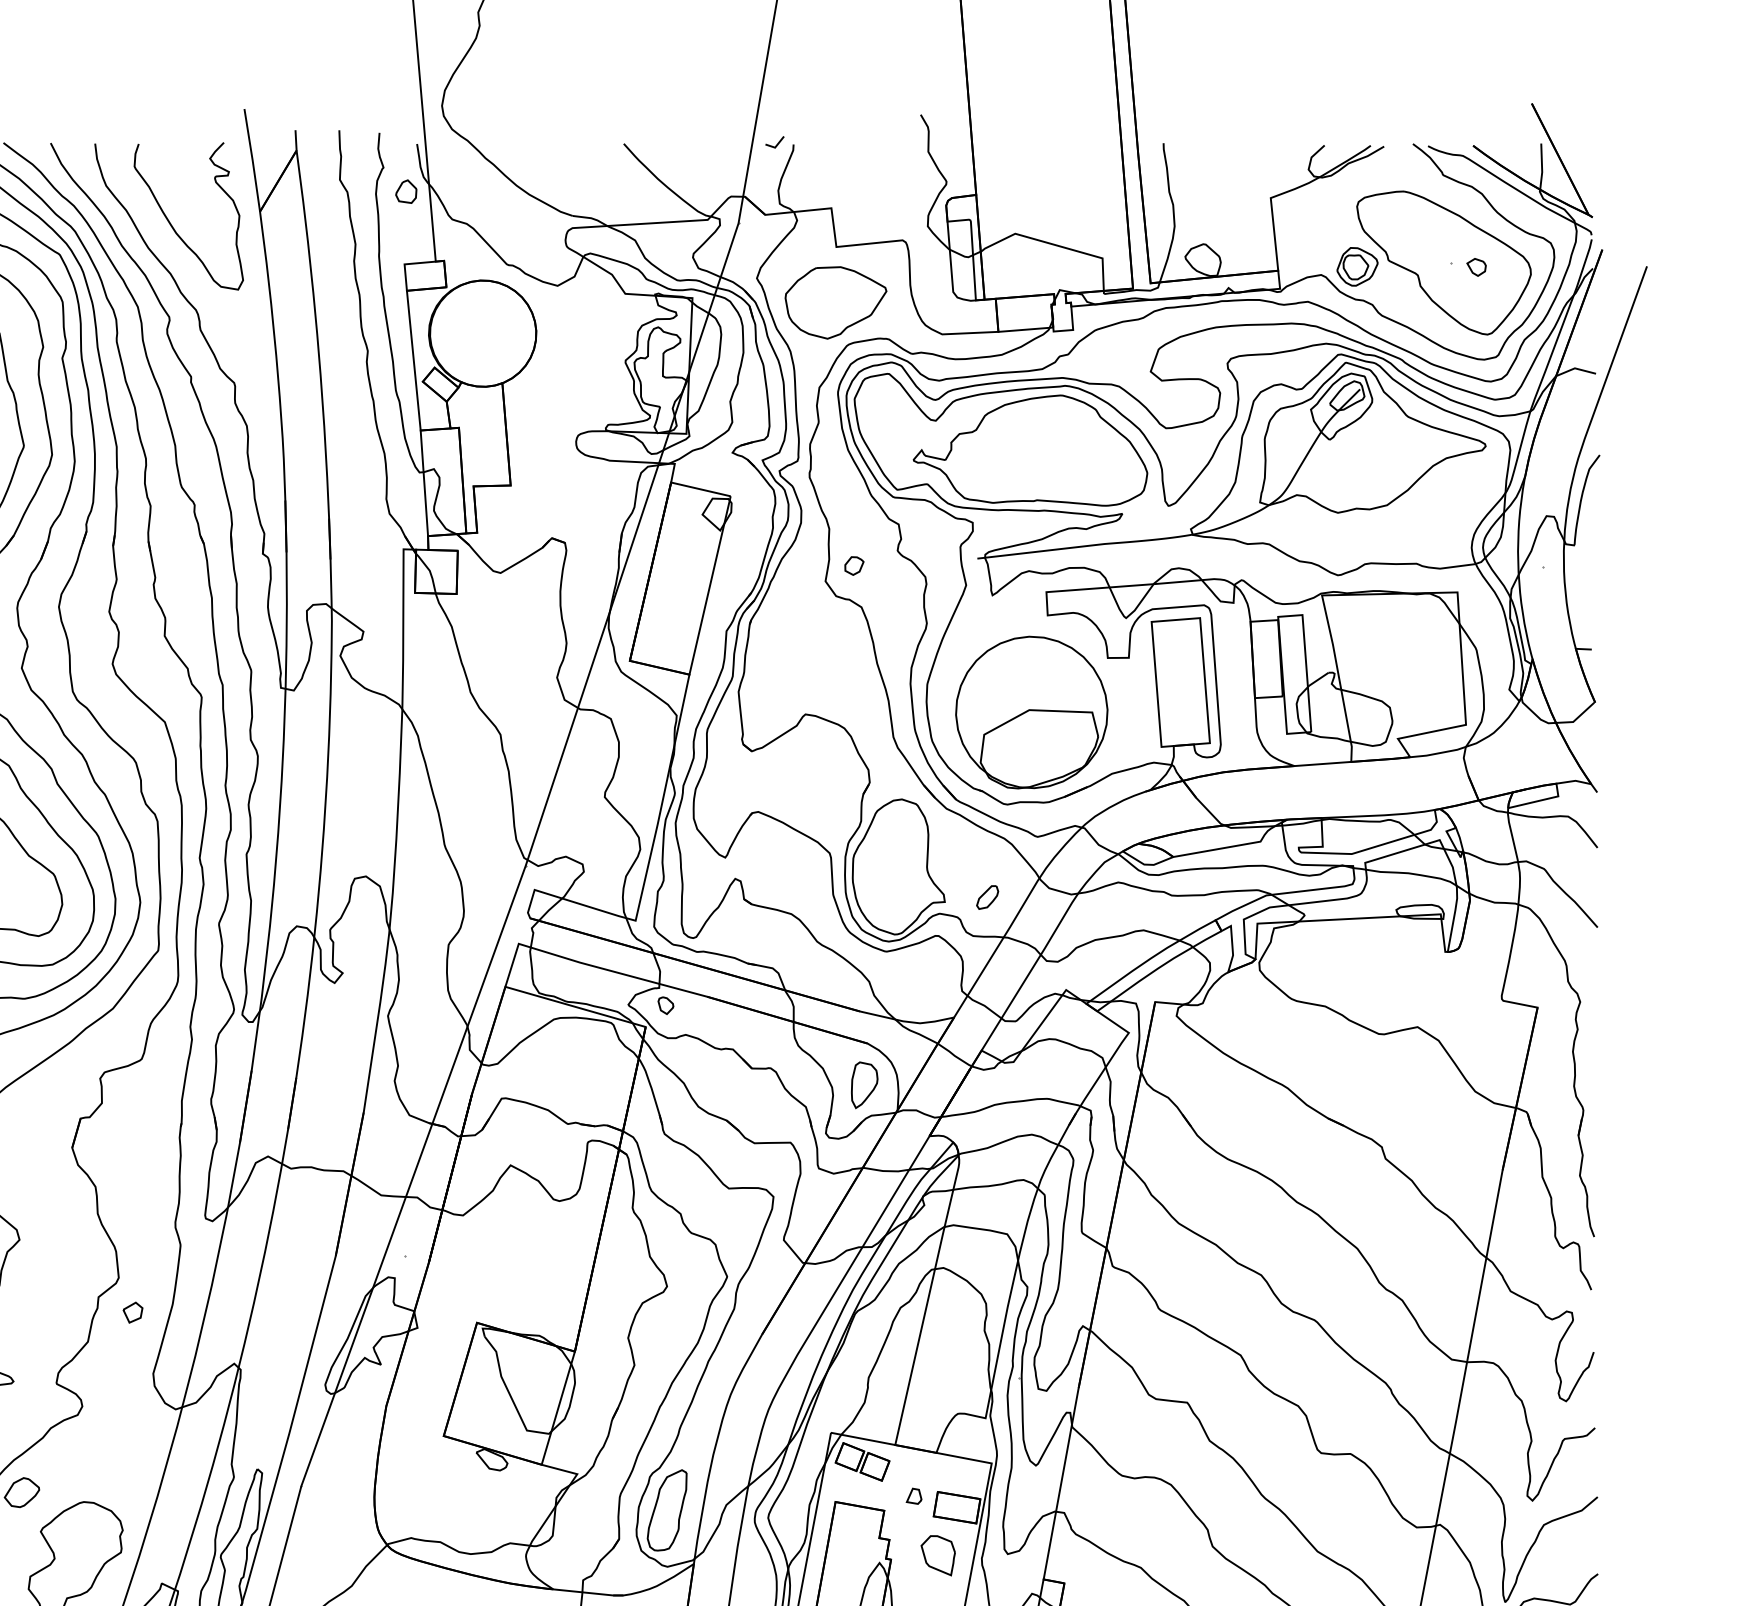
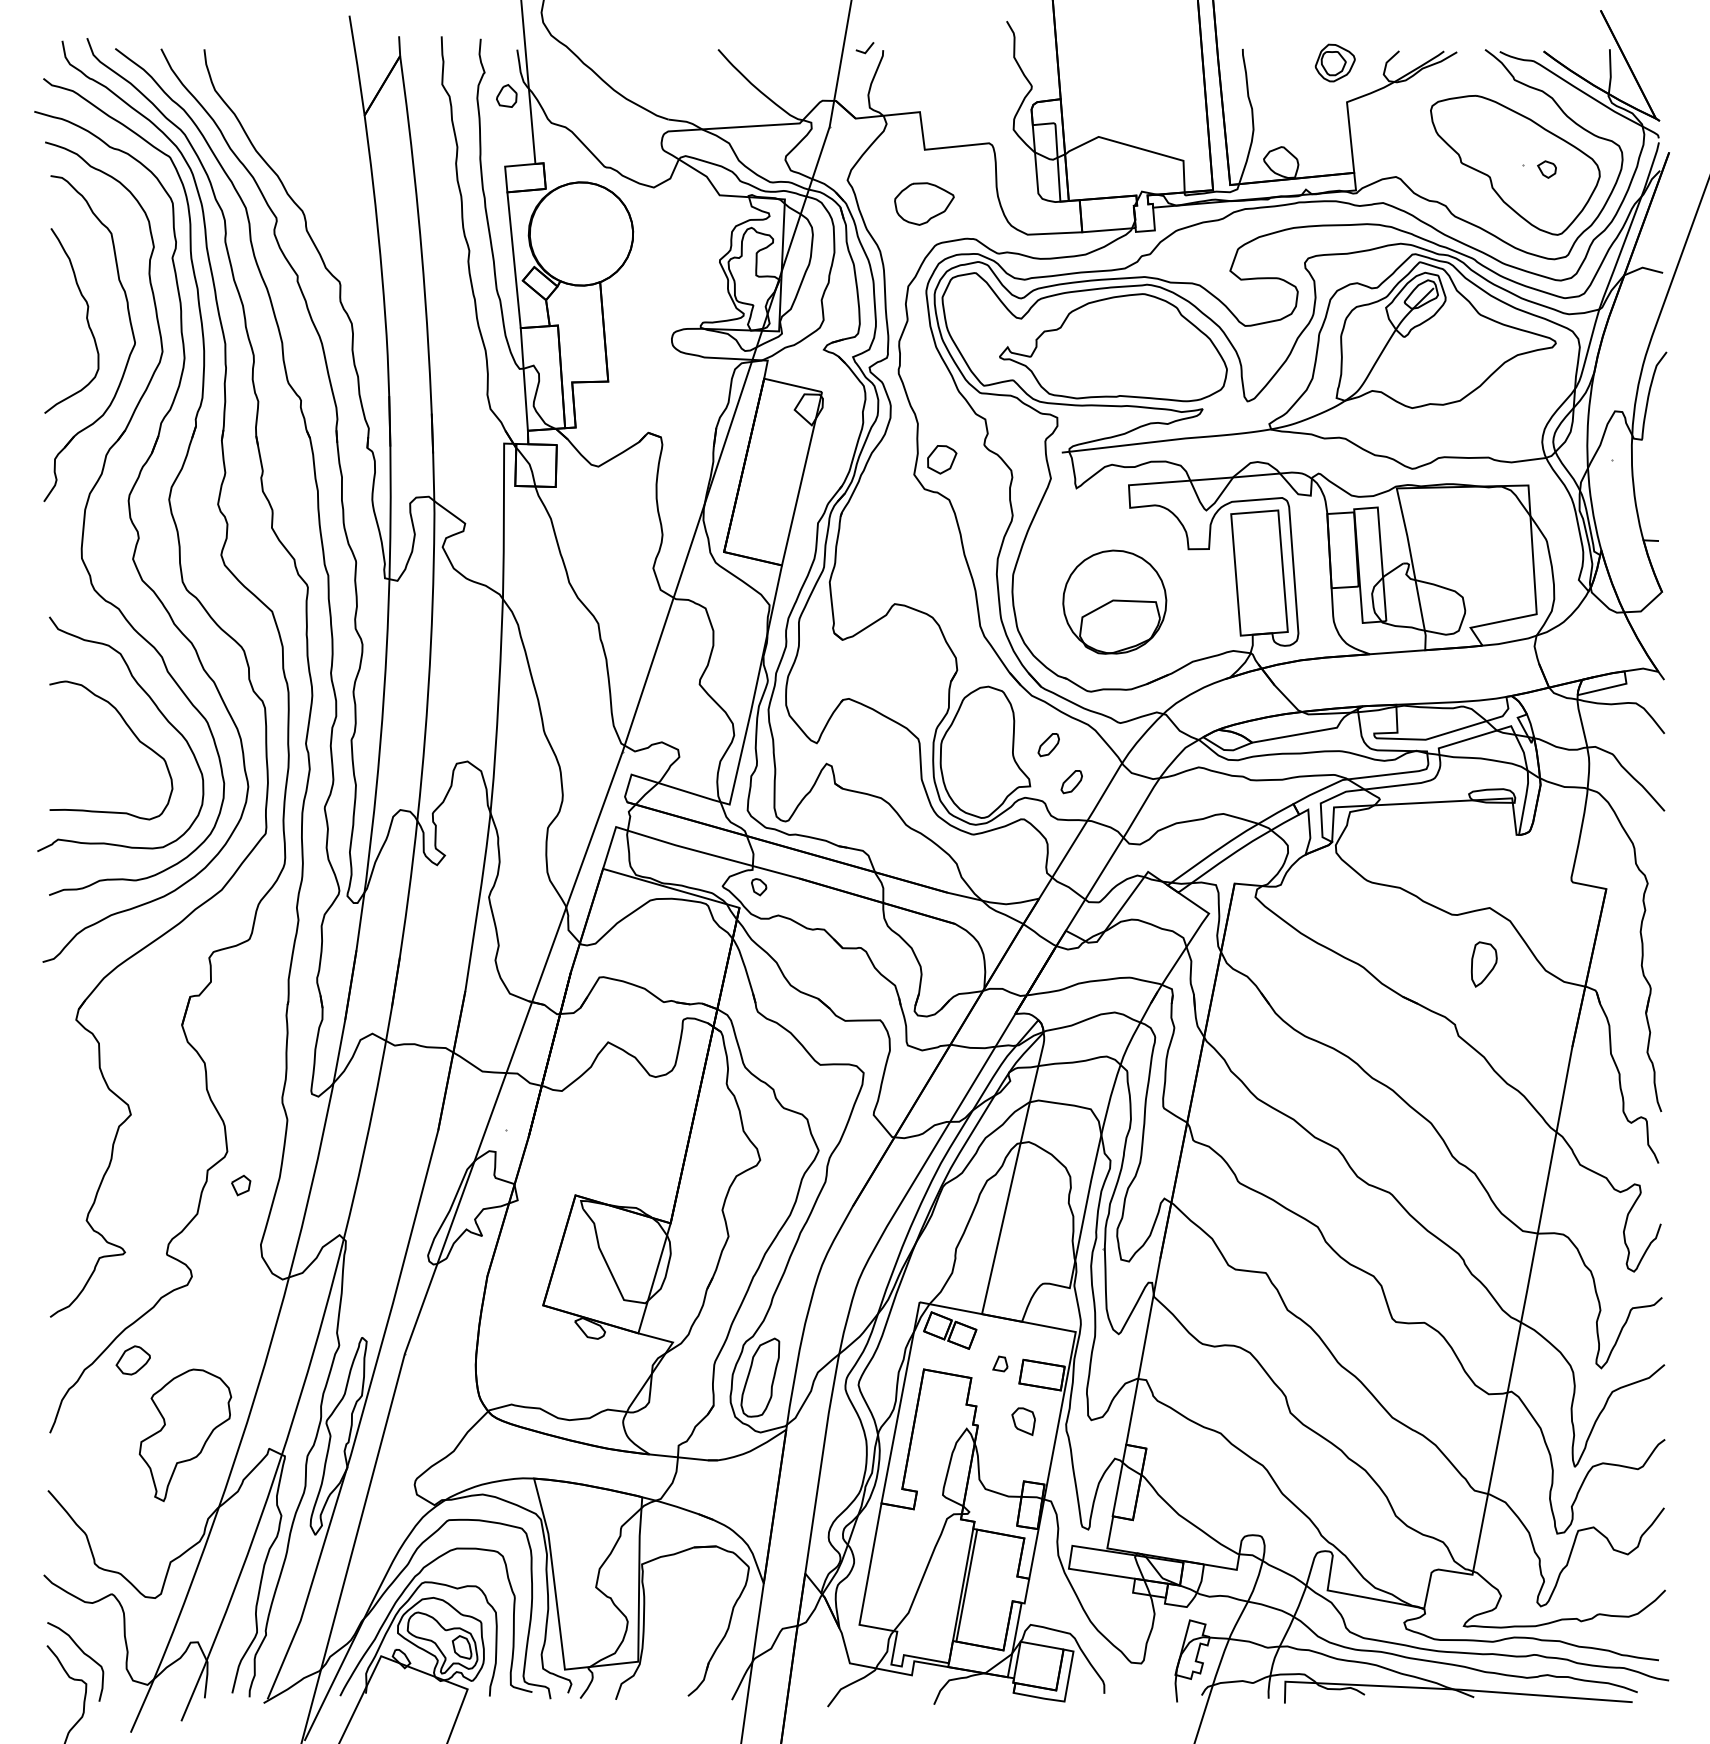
curve: (172, 225) -> (279, 128), removed
part: (1356, 266) -> (1334, 62), moved
part: (836, 302) -> (924, 203), size x0.6
part: (854, 565) -> (942, 459), size x1.6
part: (1031, 711) -> (1114, 601), size x0.7
part: (963, 859) -> (1048, 745), added
part: (863, 1085) -> (1483, 964), moved
part: (937, 1555) -> (1023, 1421), size x0.7

